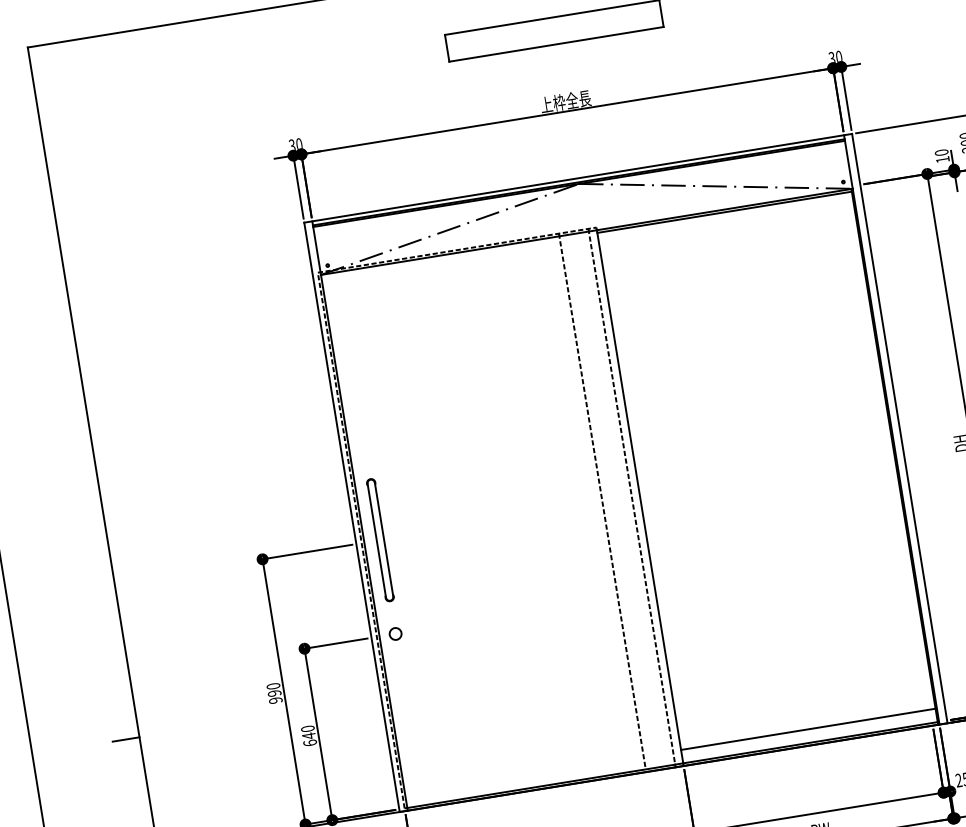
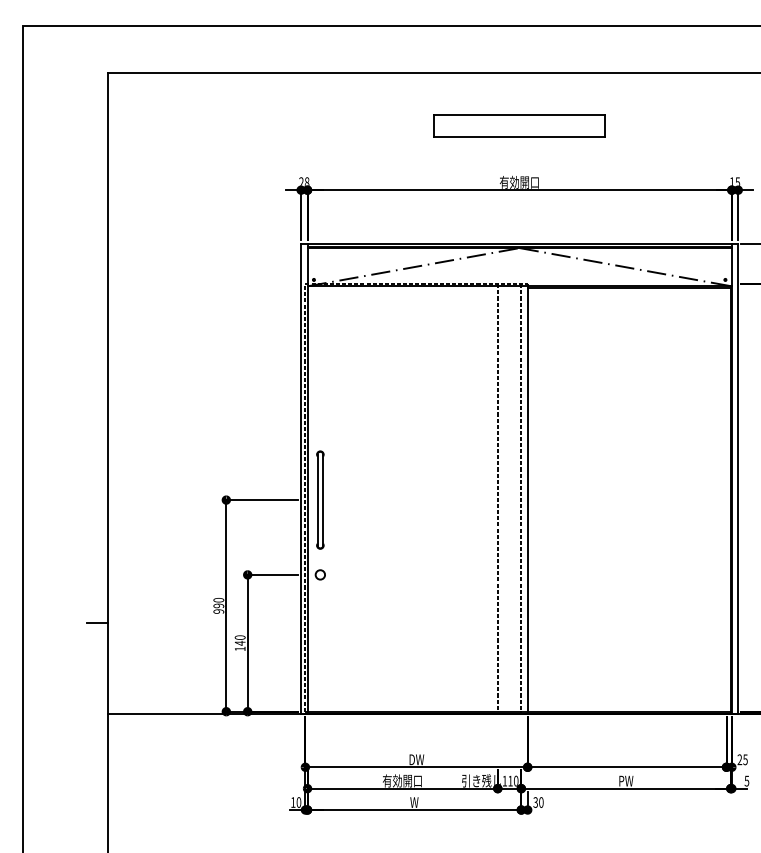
text: (836, 56) -> (735, 181), 30 -> 15
text: (565, 100) -> (519, 181), 上枠全長 -> 有効開口
text: (295, 144) -> (304, 181), 30 -> 28
line: (807, 730) -> (628, 701), removed
text: (309, 742) -> (239, 648), 640 -> 140

